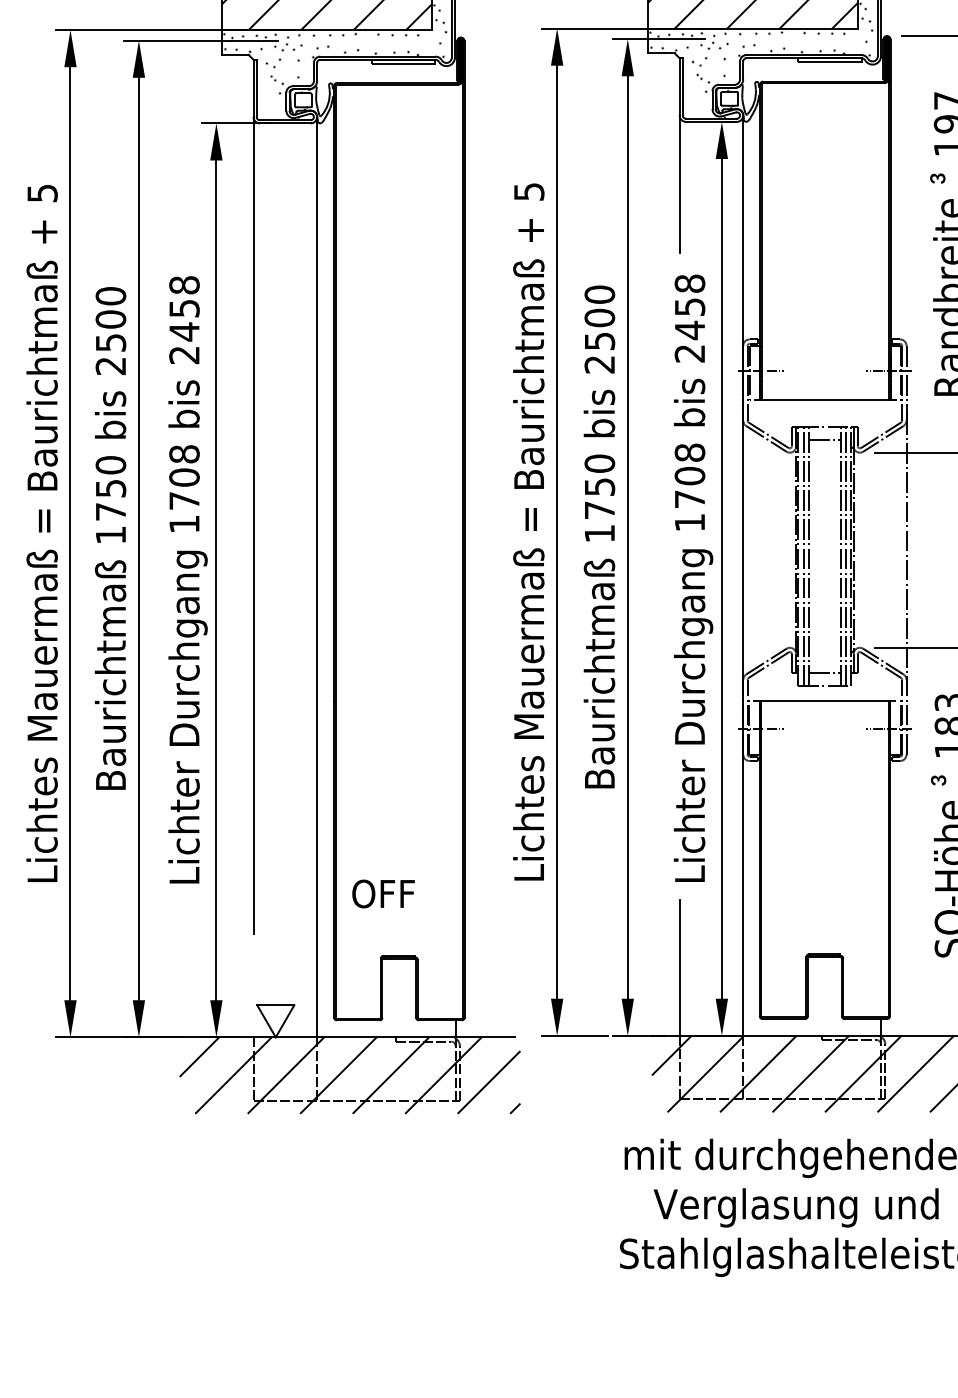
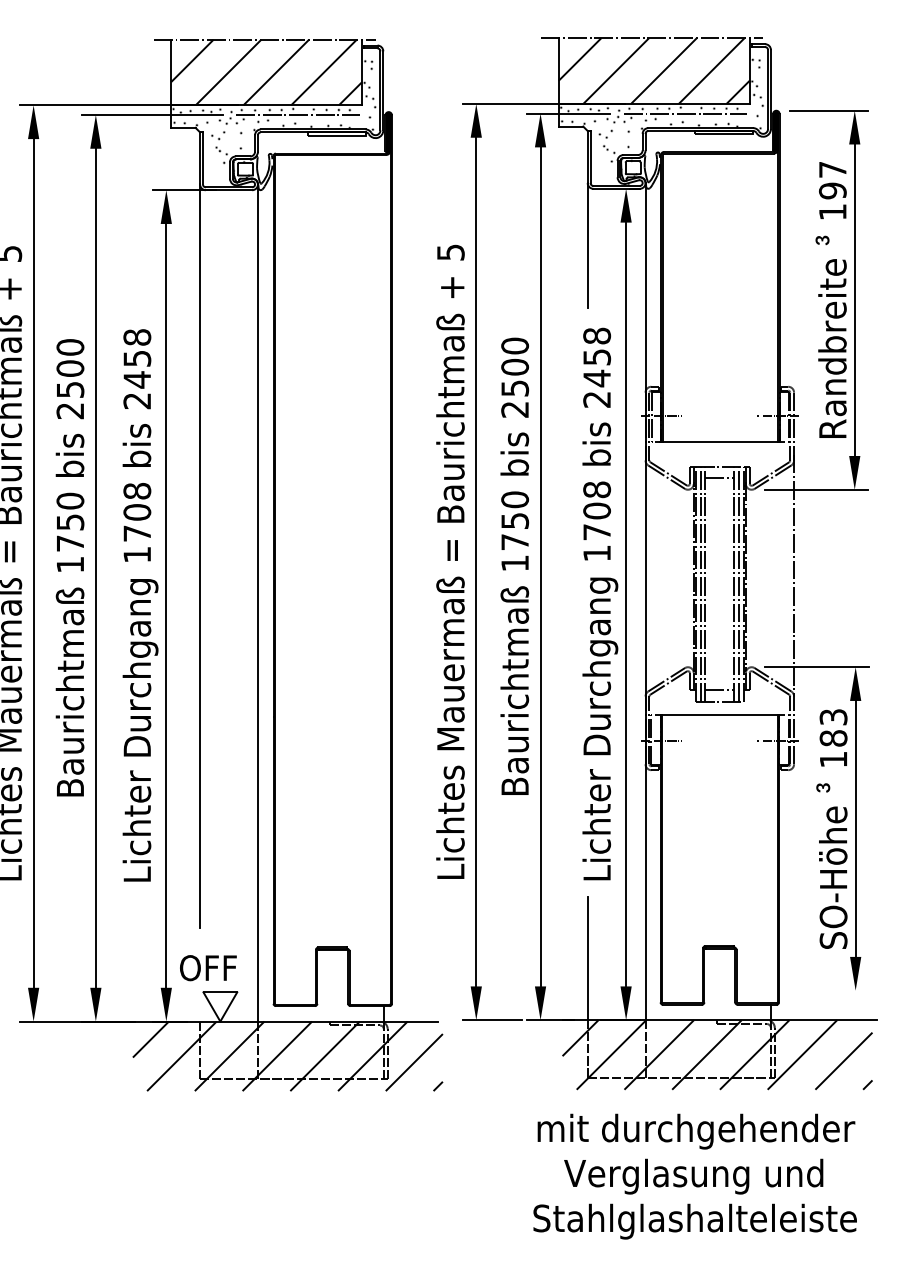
line: (787, 39) -> (685, 113), added
line: (360, 41) -> (297, 115), added
text: (383, 894) -> (208, 968), moved

